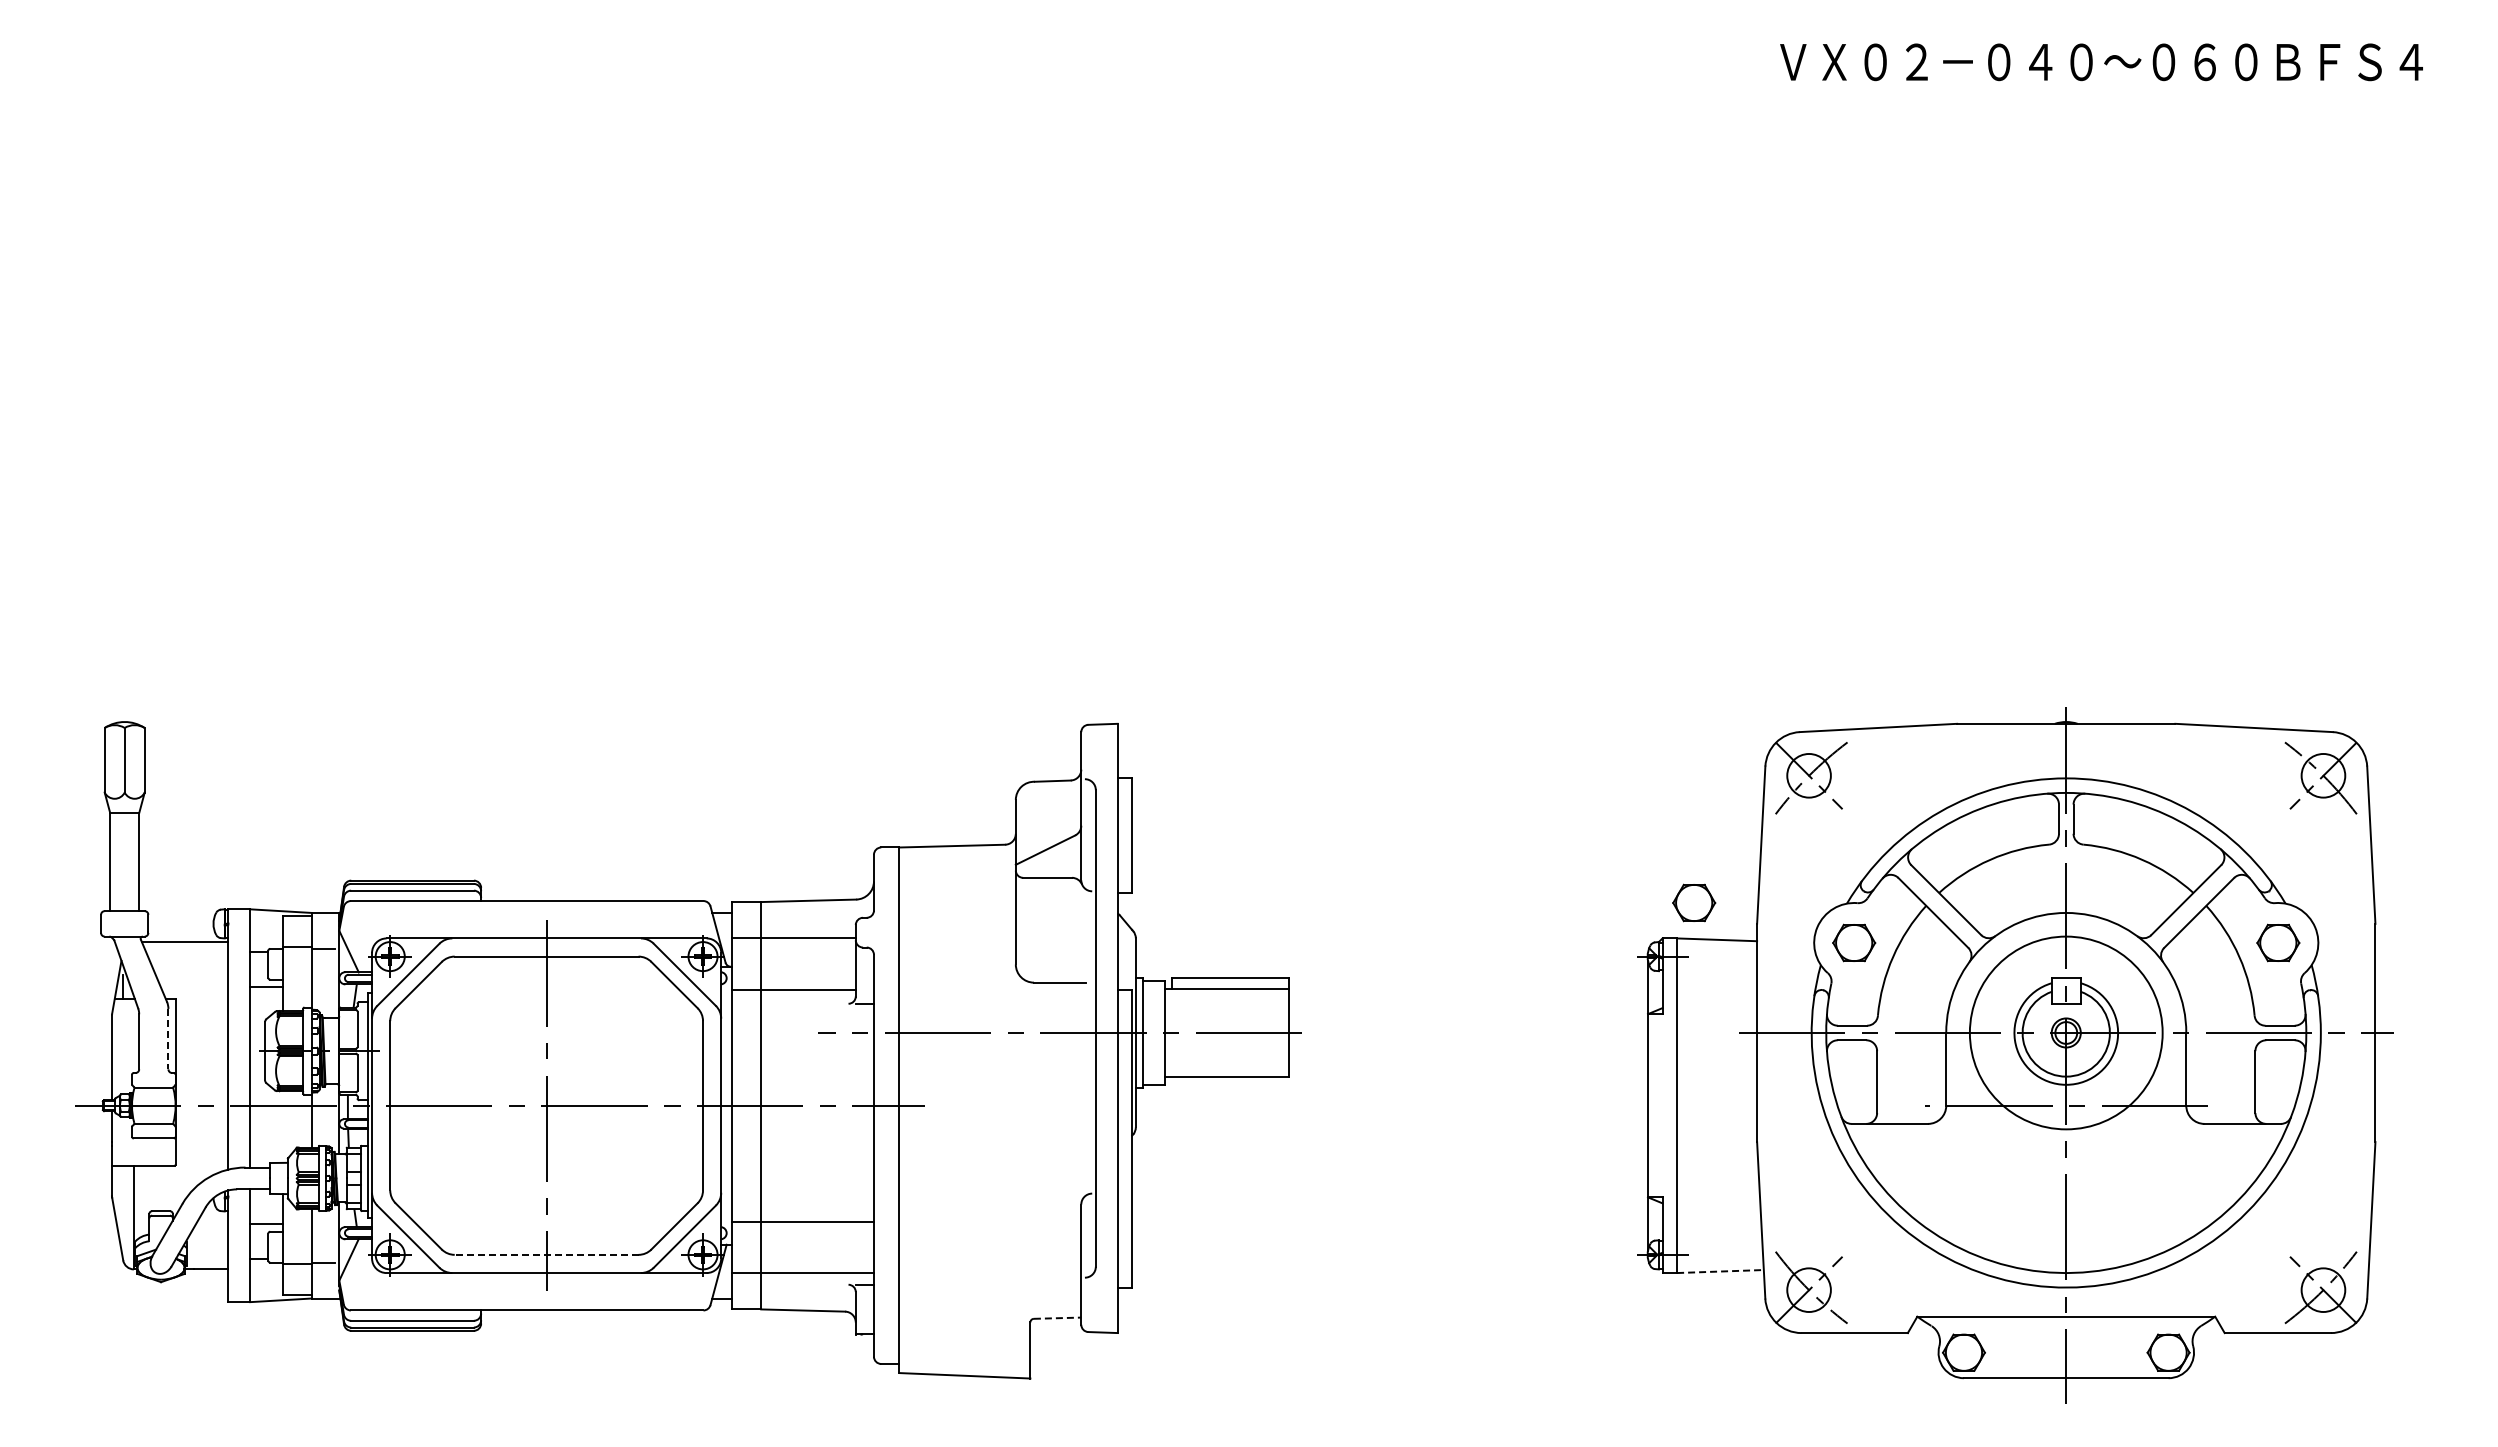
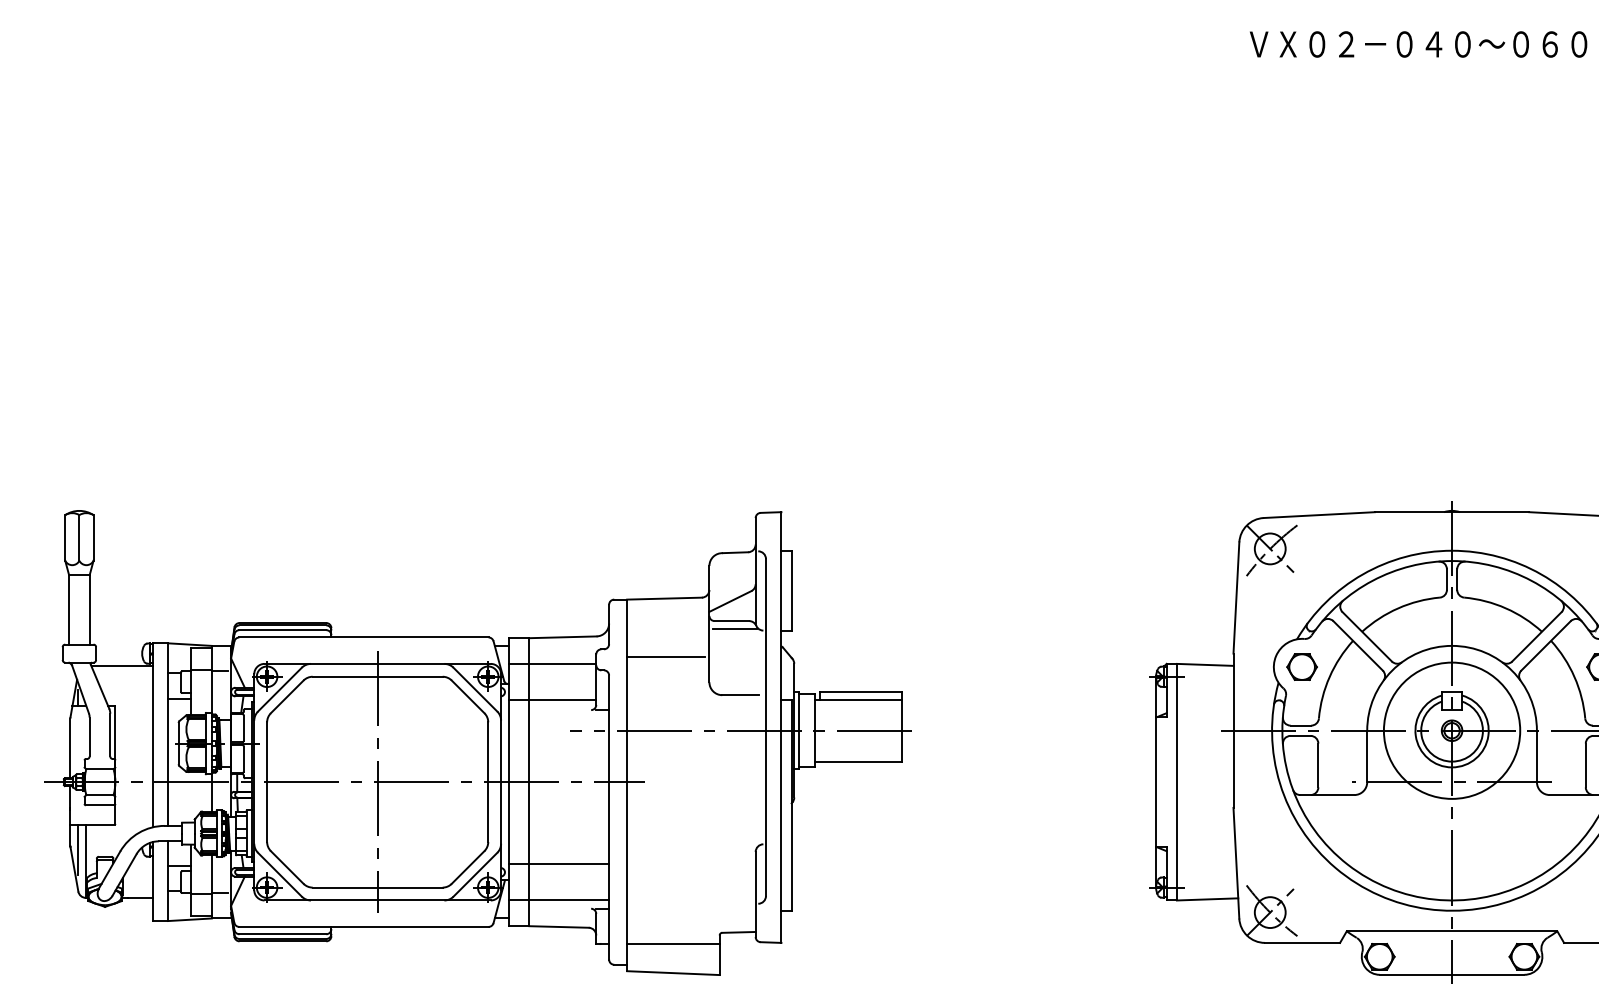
line: (1052, 888) -> (735, 628), added
part: (1694, 902) -> (1189, 638), removed
line: (954, 928) -> (666, 656), added
line: (168, 1039) -> (110, 735), dashed -> solid
line: (123, 1200) -> (78, 849), added
line: (546, 1254) -> (377, 887), dashed -> solid
line: (1720, 1271) -> (1207, 899), dashed -> solid
line: (1057, 1318) -> (738, 932), dashed -> solid
line: (964, 1334) -> (673, 943), added

